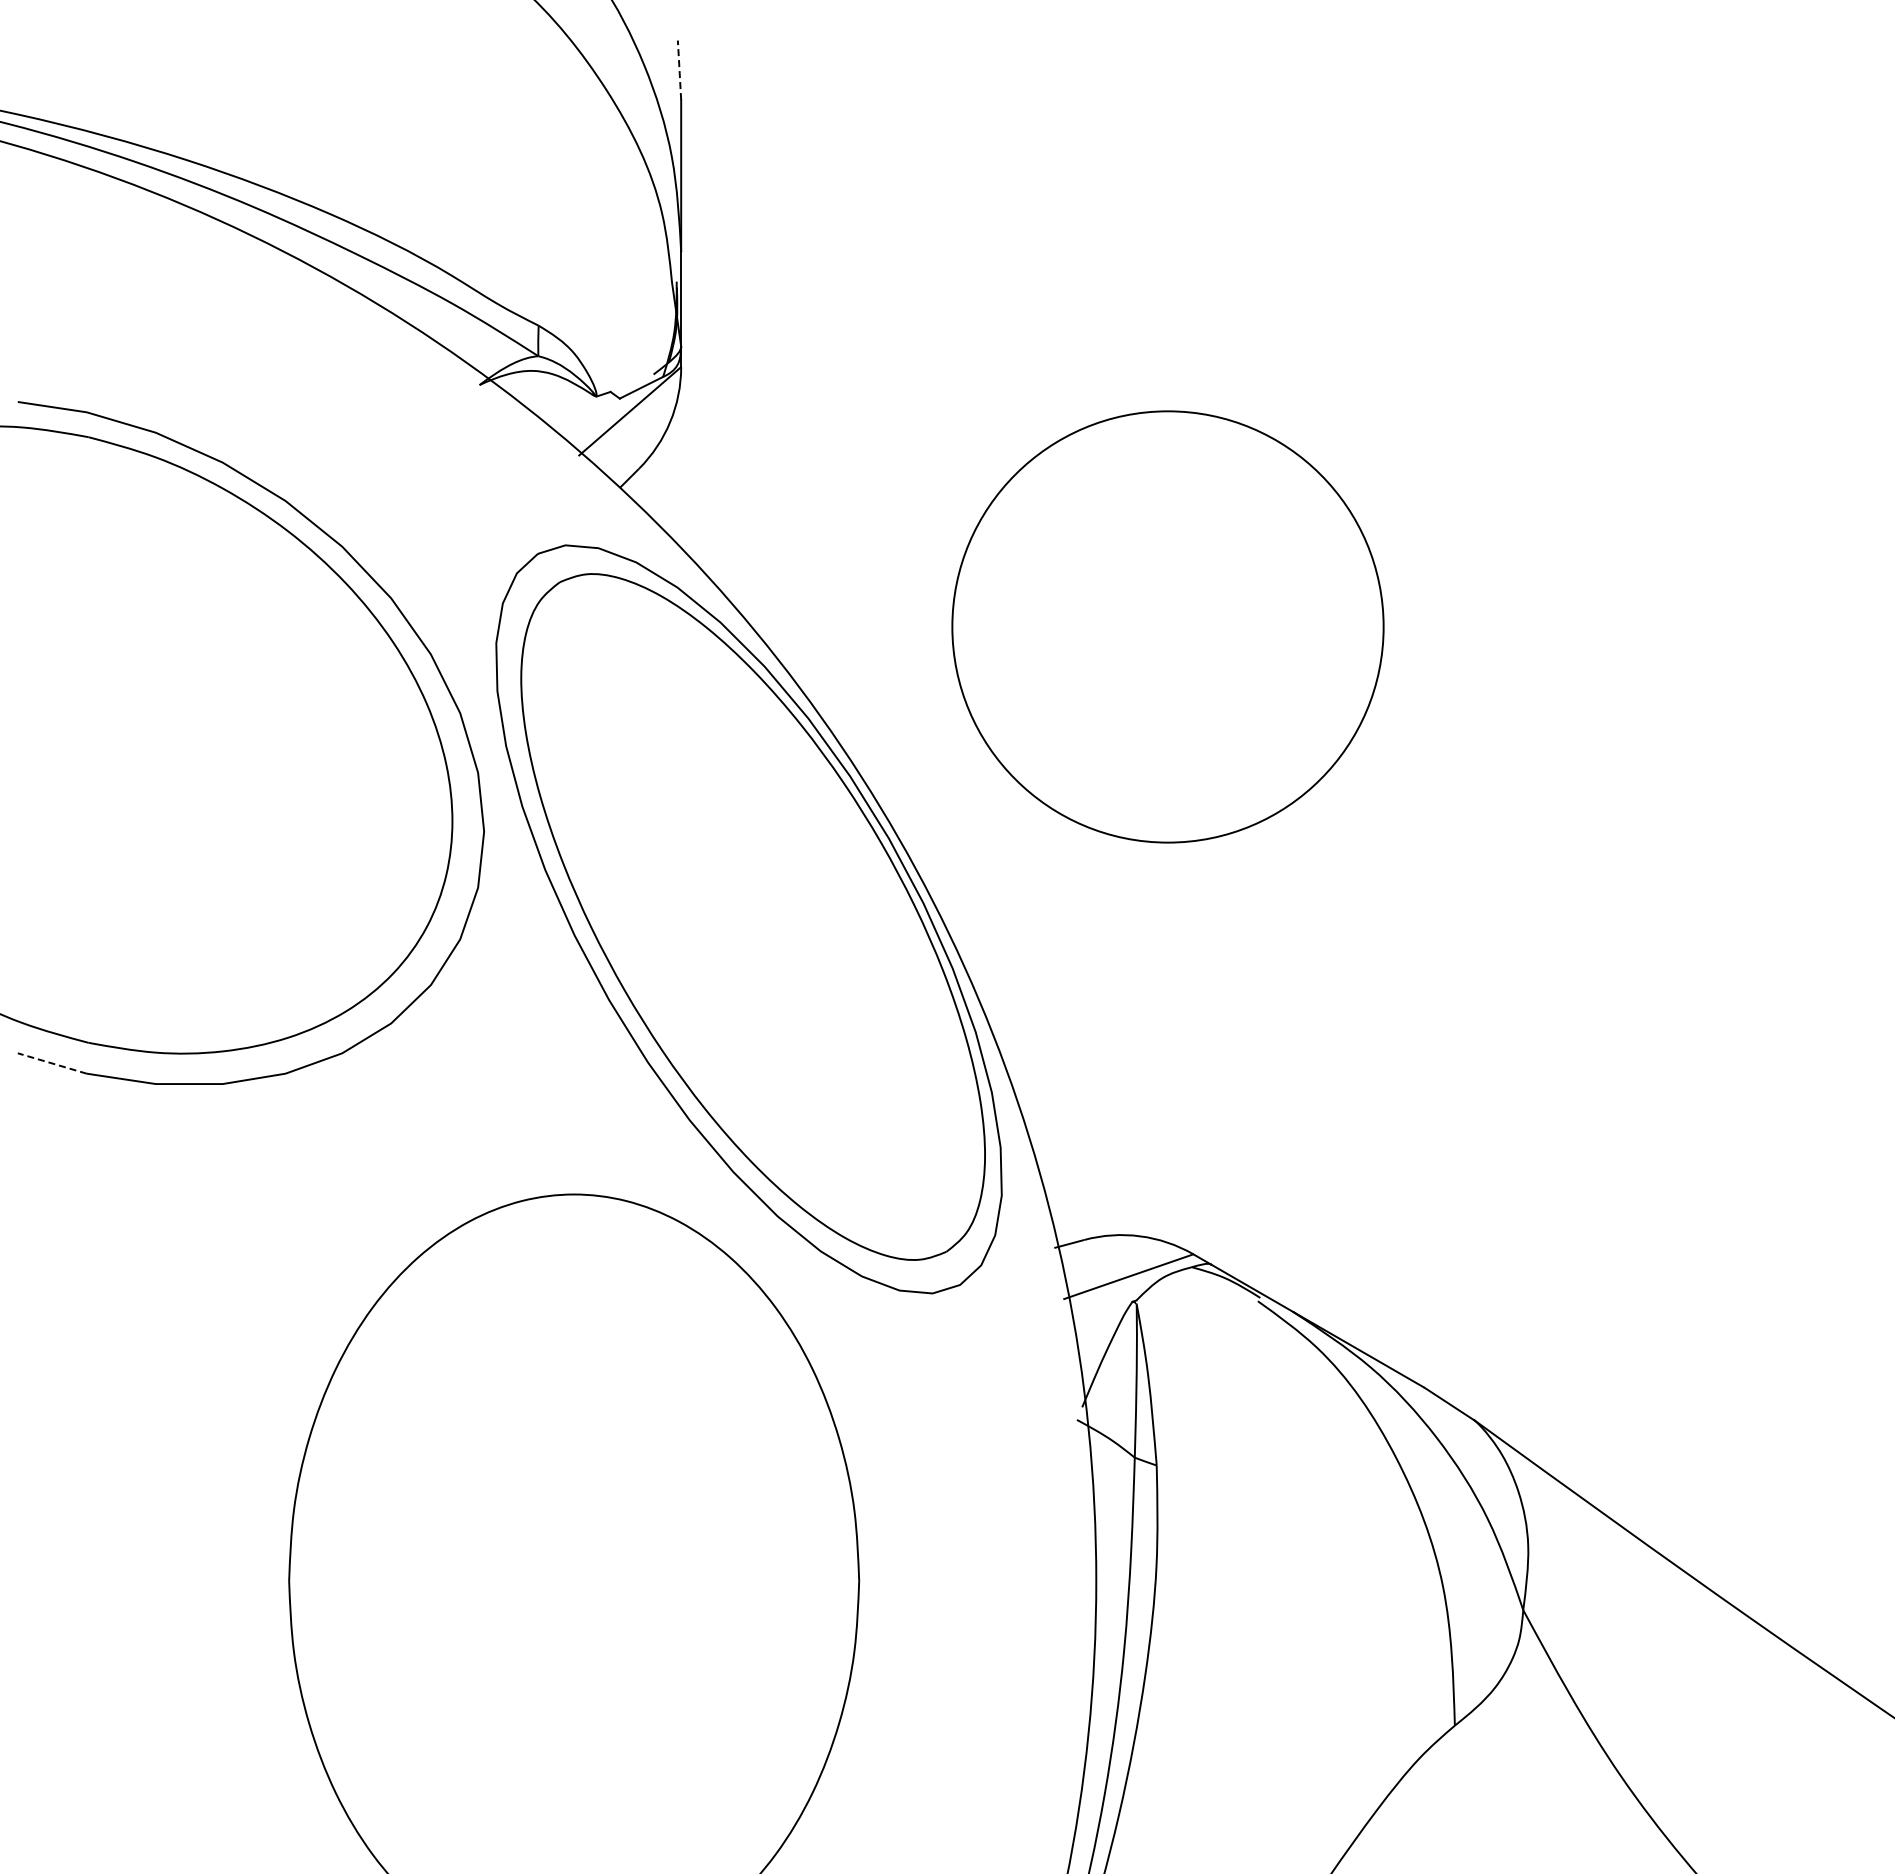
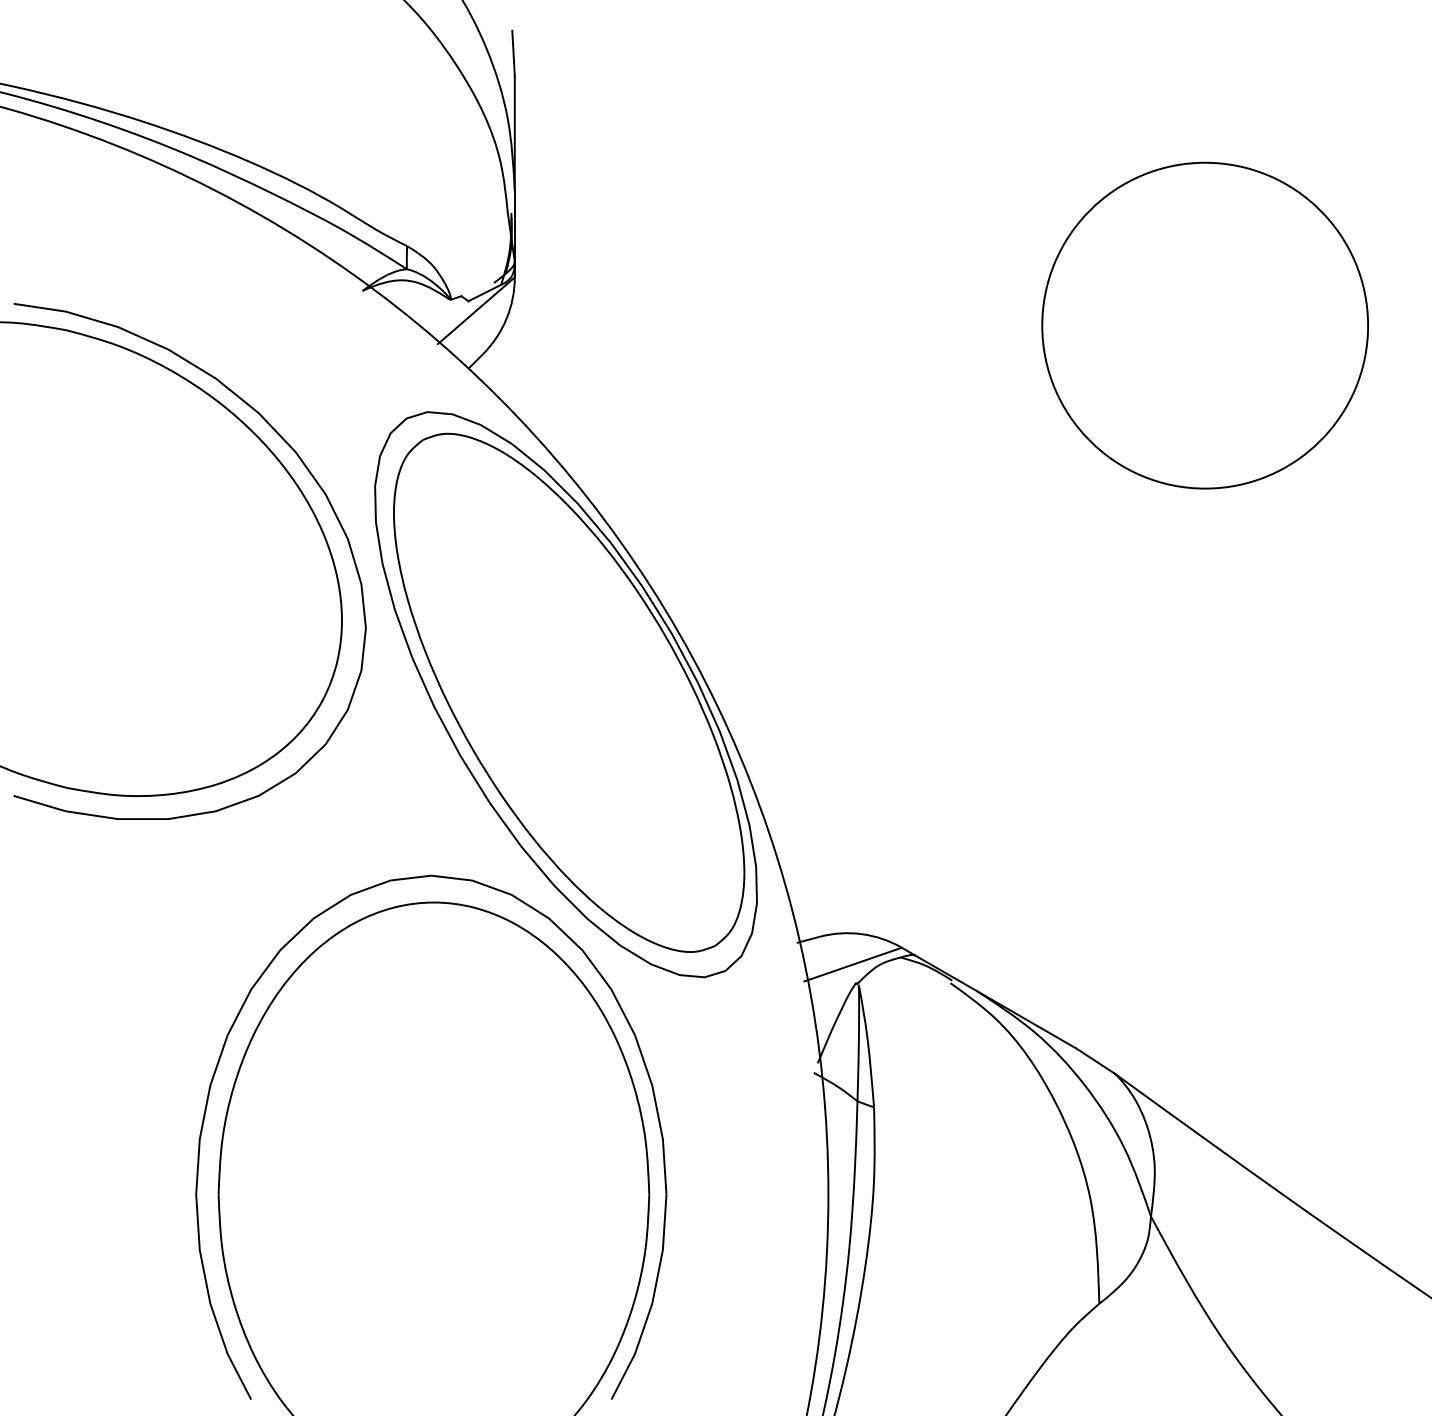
line: (679, 70) -> (513, 53), dashed -> solid
circle: (1167, 626) -> (1204, 325), moved
line: (52, 1063) -> (39, 803), dashed -> solid
part: (288, 1410) -> (218, 1065), added

